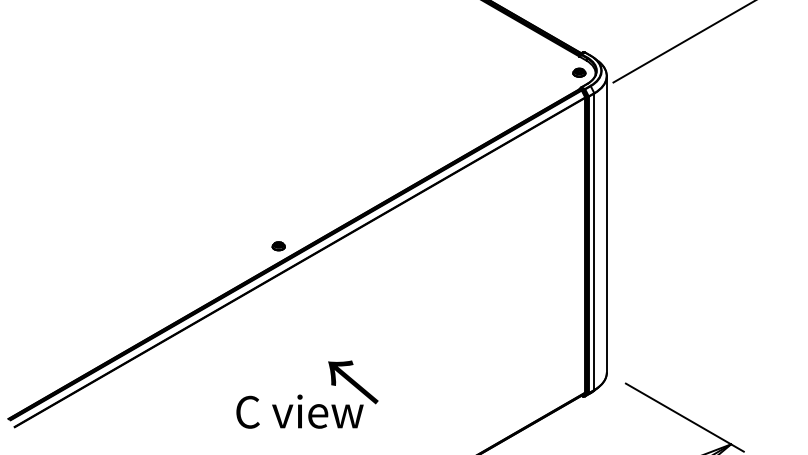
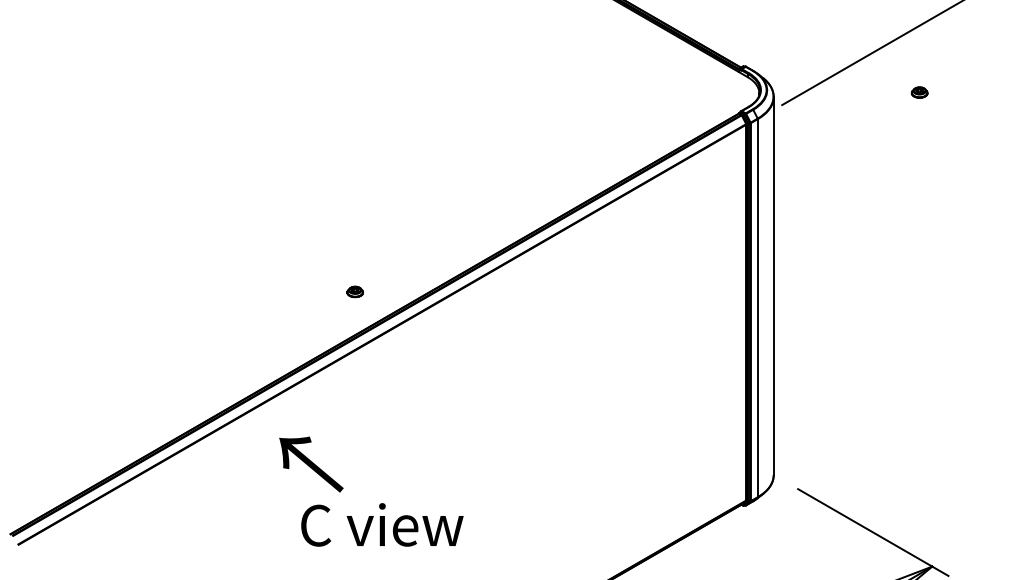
part: (579, 72) -> (919, 92), moved
part: (278, 245) -> (354, 291), moved
text: (353, 382) -> (311, 464), moved

